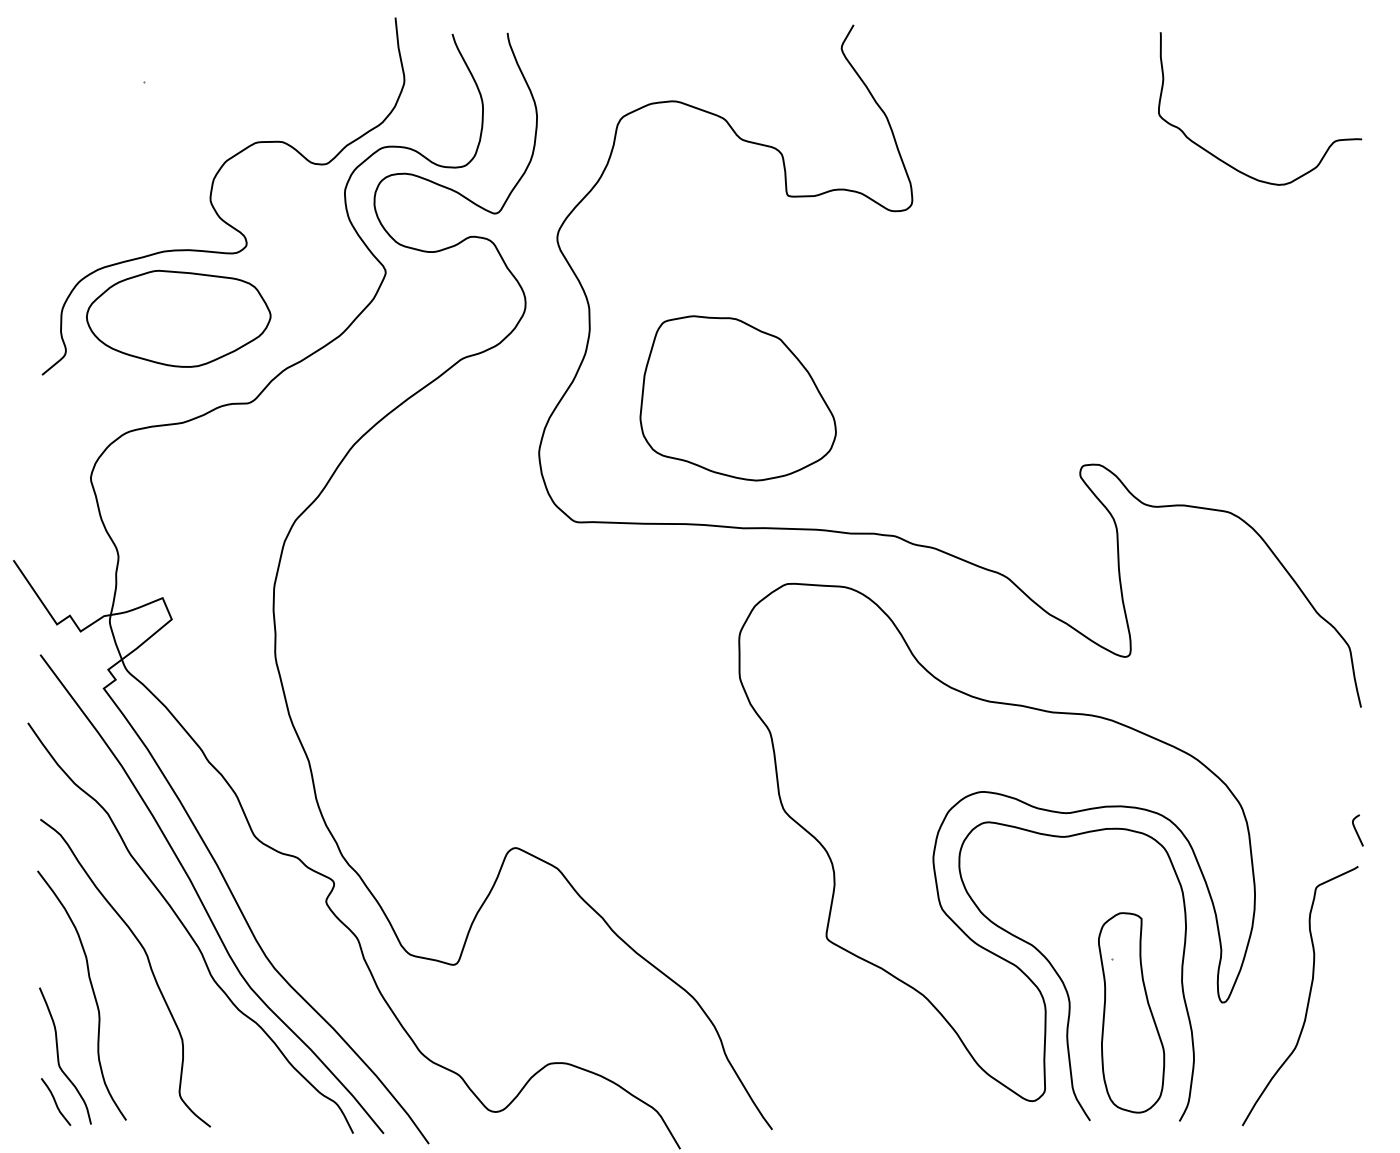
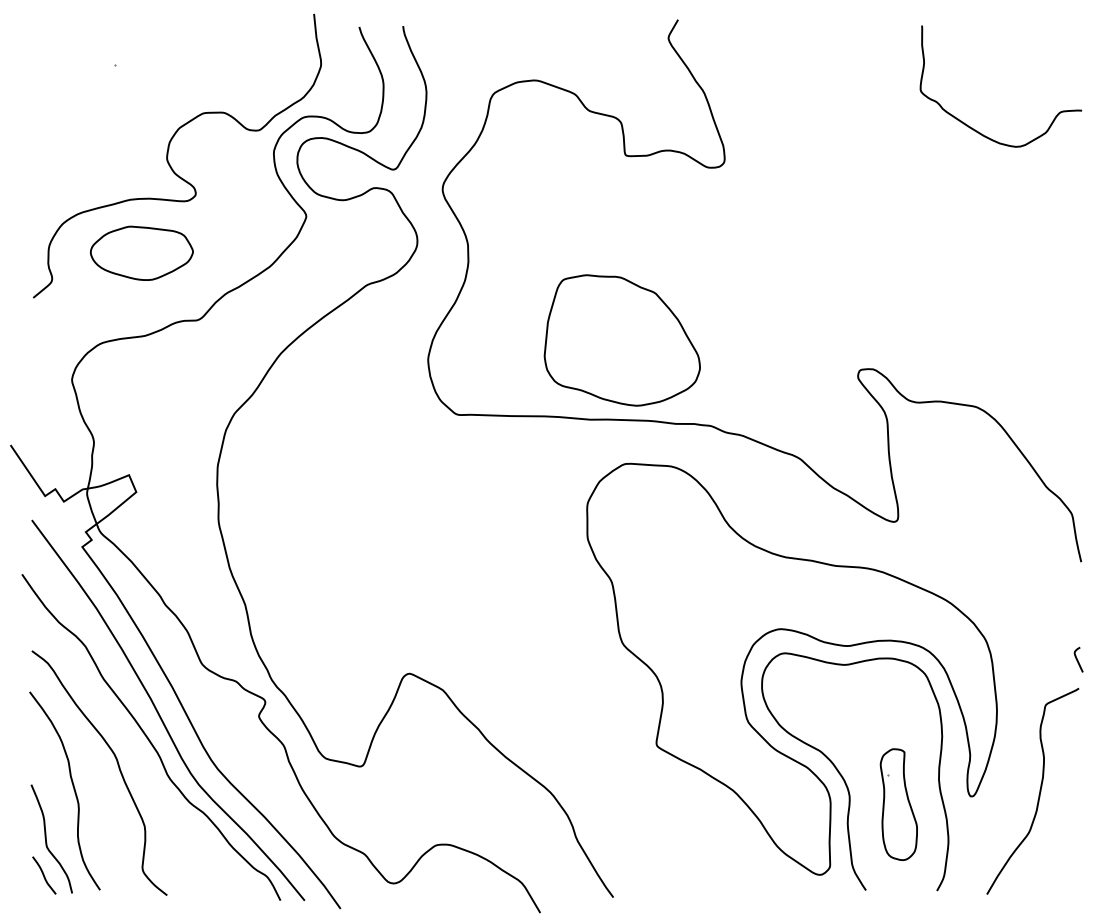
part: (178, 319) -> (141, 253), size x0.7
part: (737, 398) -> (621, 340), moved
part: (1131, 1012) -> (898, 804), size x0.7

